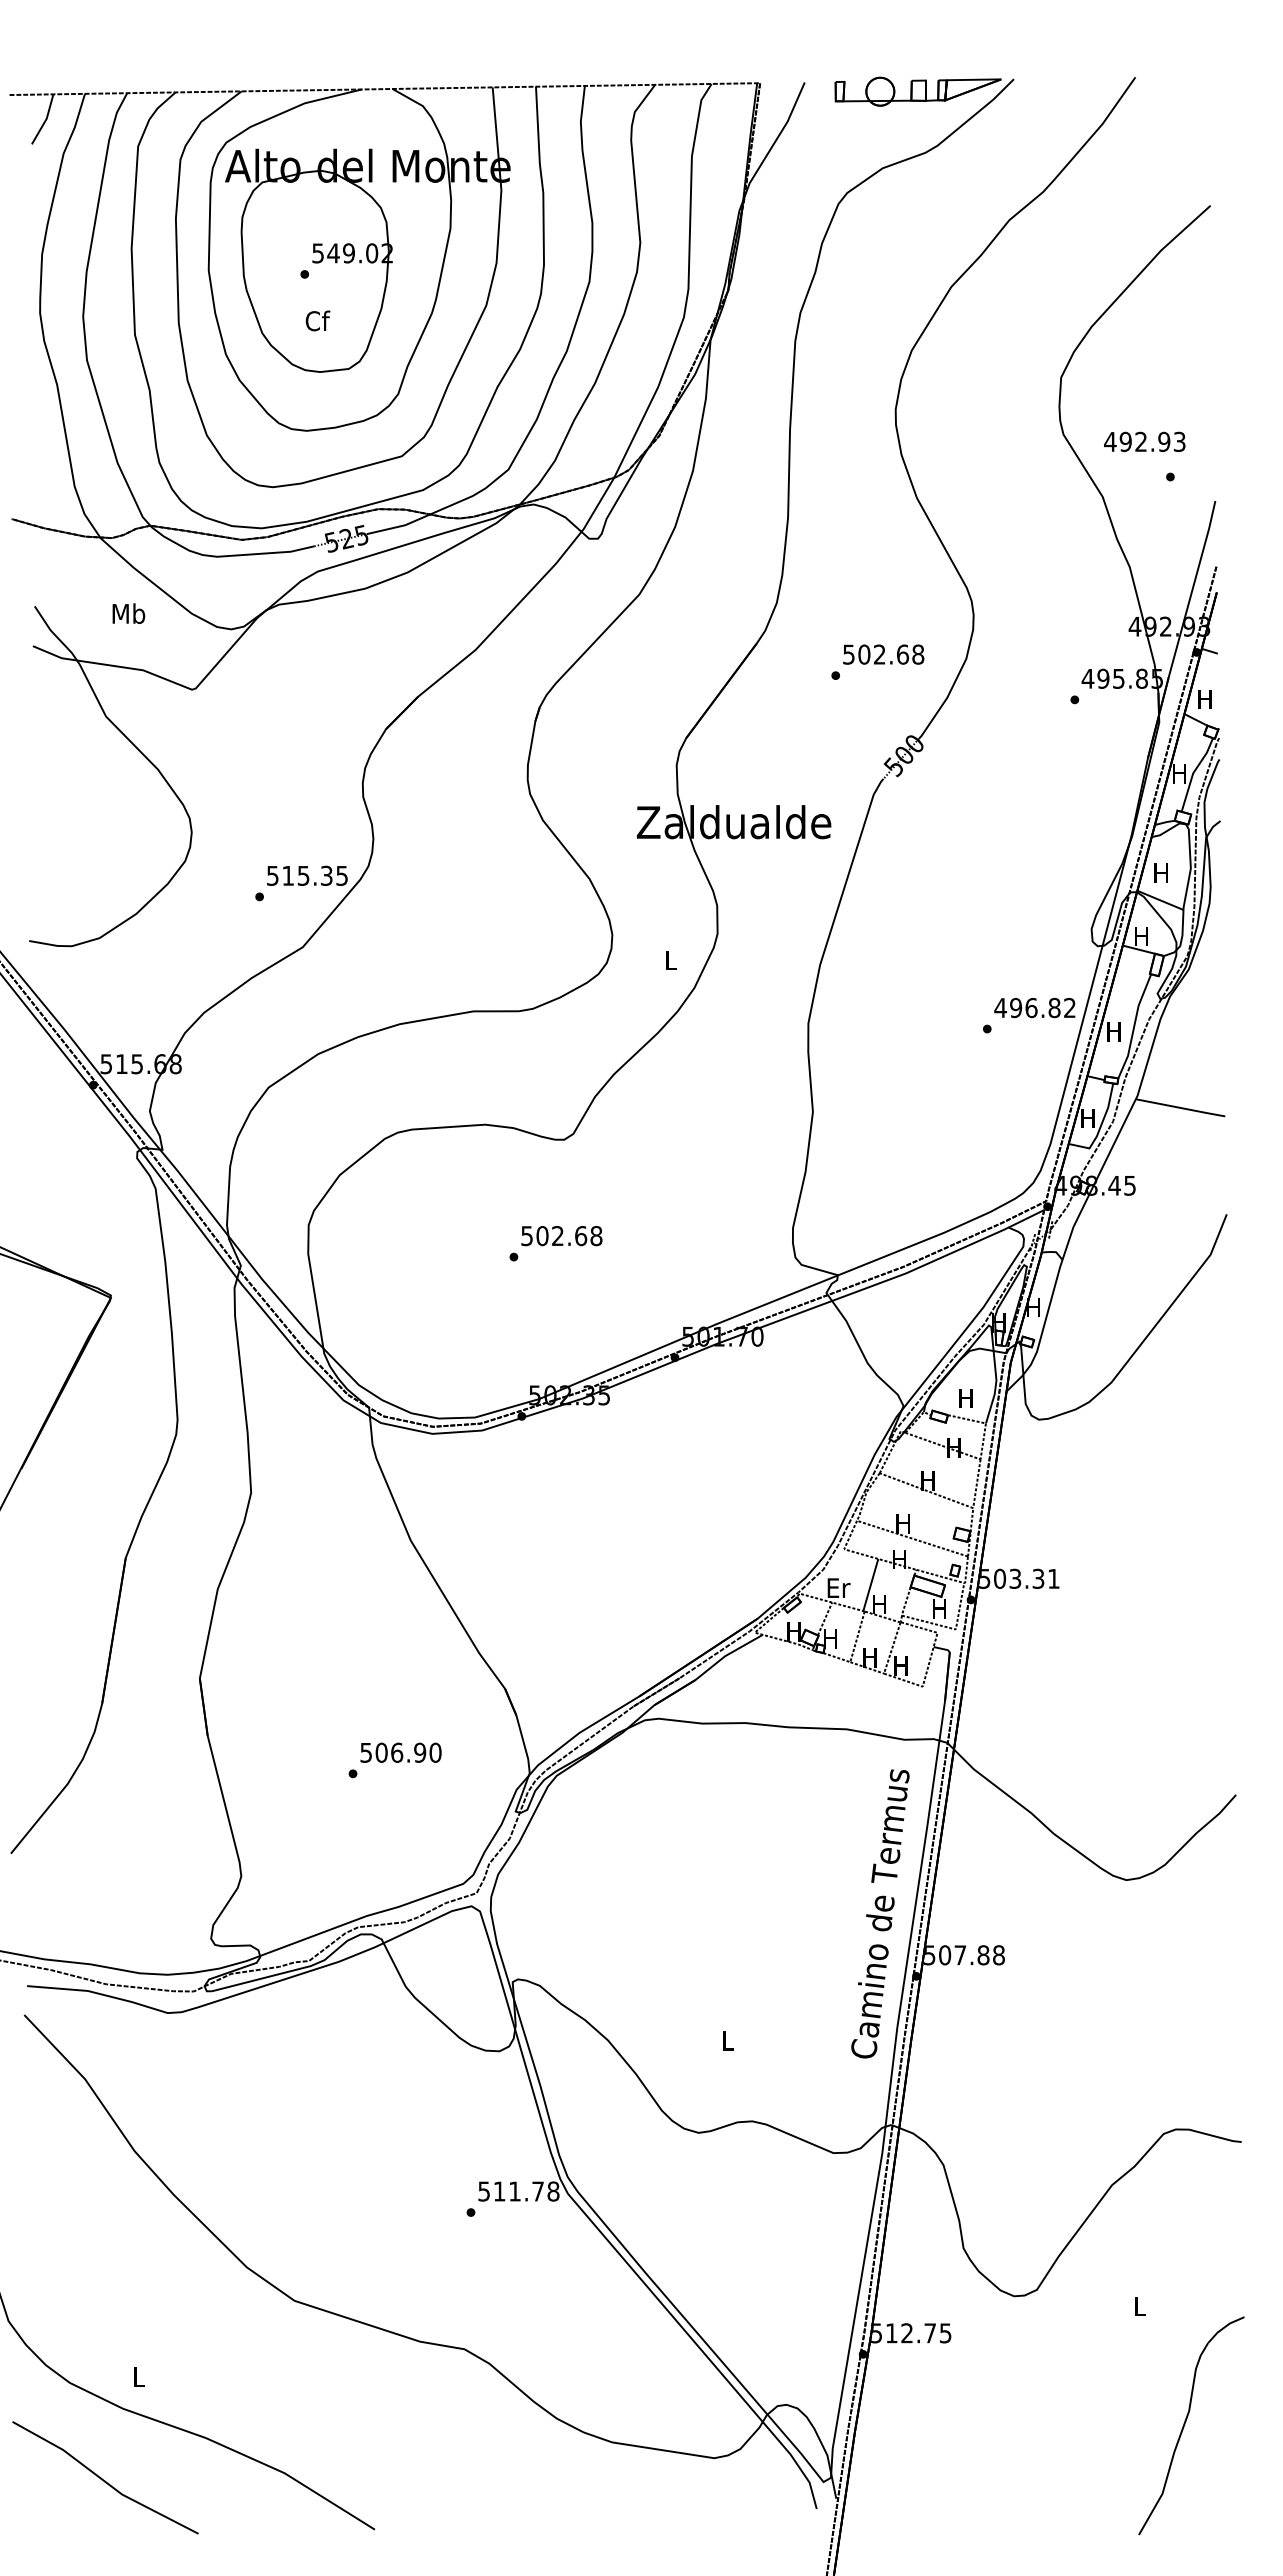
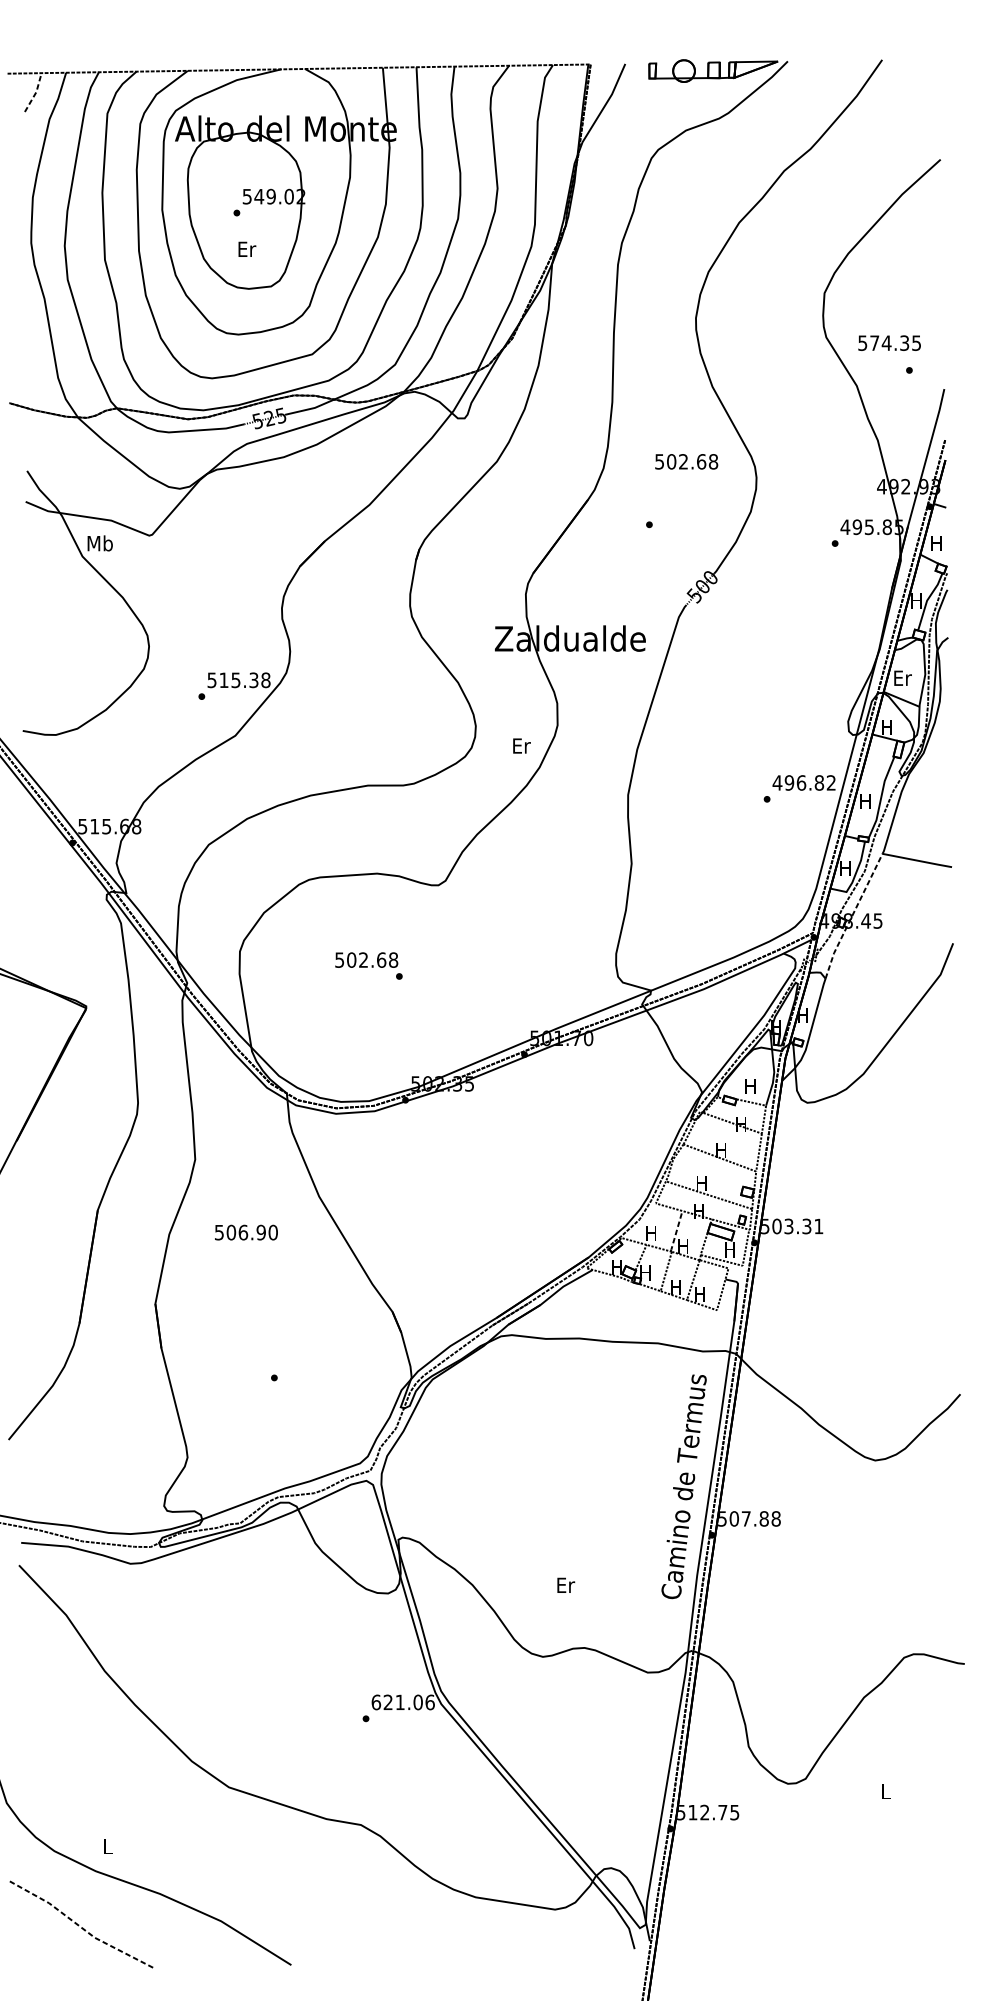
line: (46, 119) -> (36, 92), solid -> dashed
text: (317, 320) -> (246, 248), Cf -> Er
text: (1144, 441) -> (889, 342), 492.93 -> 574.35
text: (128, 613) -> (99, 543), moved
text: (883, 654) -> (686, 461), moved
text: (1162, 872) -> (903, 677), H -> Er
text: (342, 875) -> (266, 680), 515.35 -> 515.38
text: (671, 960) -> (521, 746), L -> Er
line: (1097, 1178) -> (852, 915), solid -> dashed
text: (561, 1236) -> (366, 960), moved
line: (870, 1585) -> (676, 1231), solid -> dashed
text: (838, 1587) -> (651, 1233), Er -> H
text: (400, 1752) -> (246, 1232), moved
text: (728, 2040) -> (566, 1585), L -> Er
text: (518, 2191) -> (402, 1702), 511.78 -> 621.06
part: (1185, 2424) -> (921, 1883), removed
line: (104, 2480) -> (81, 1926), solid -> dashed

